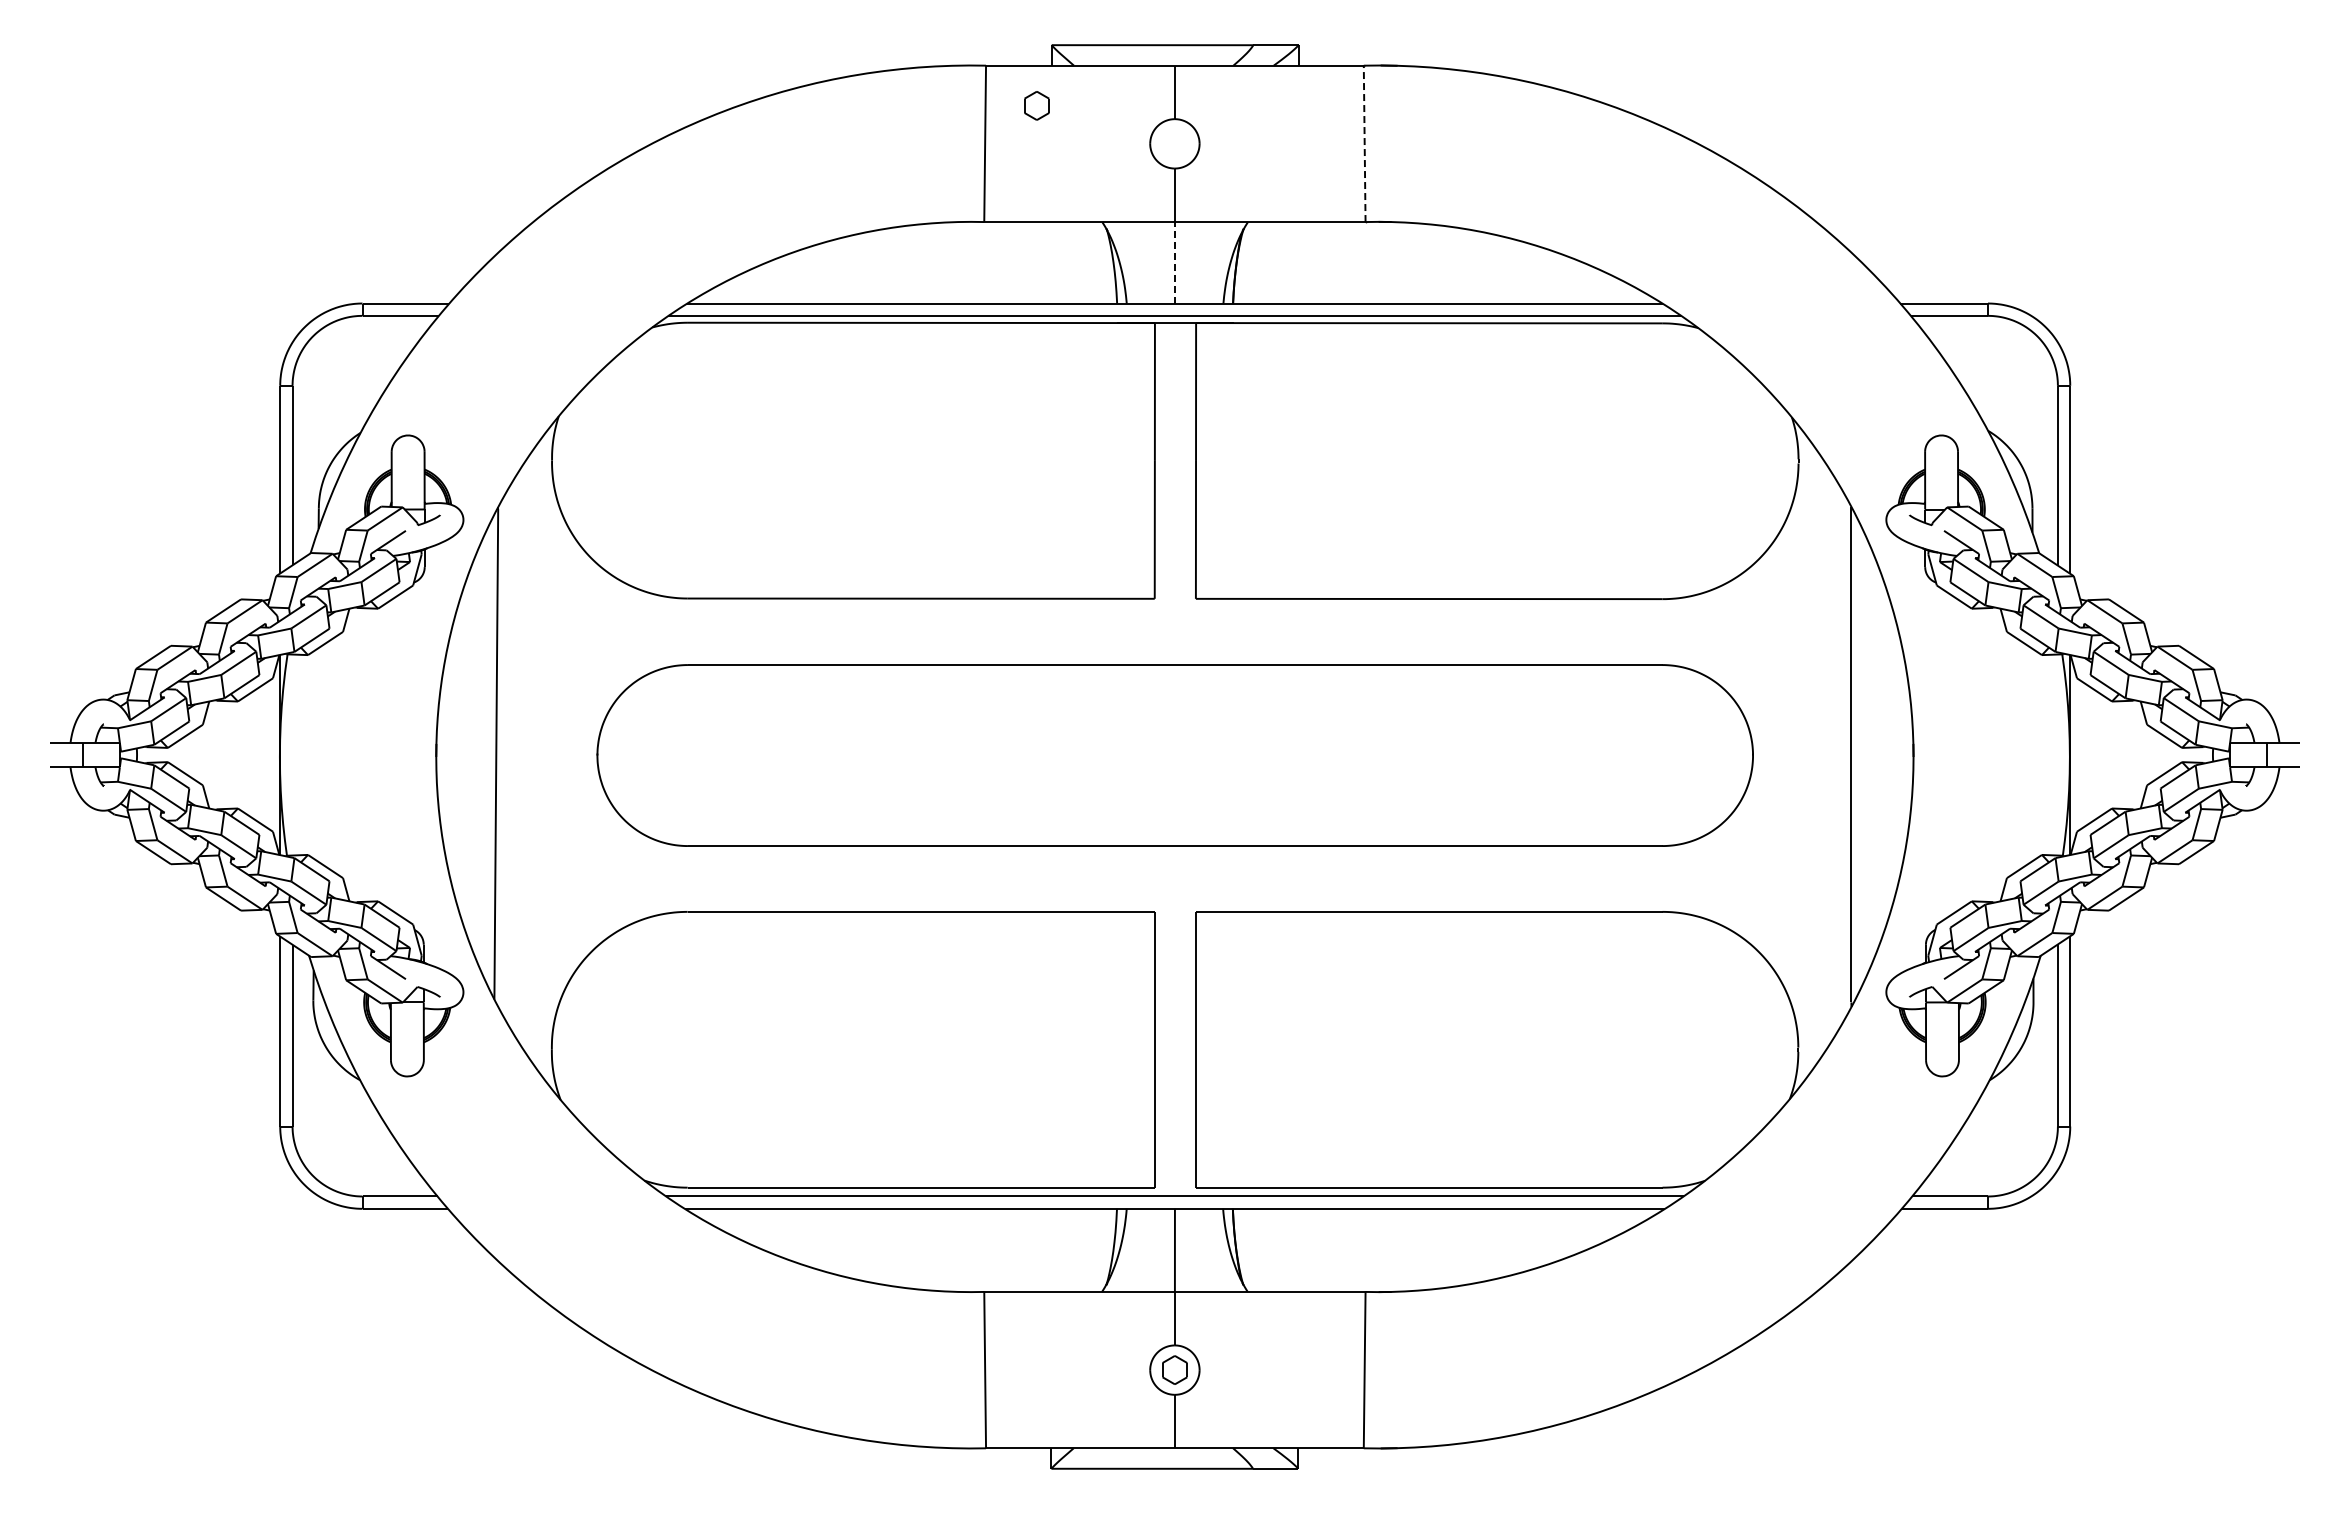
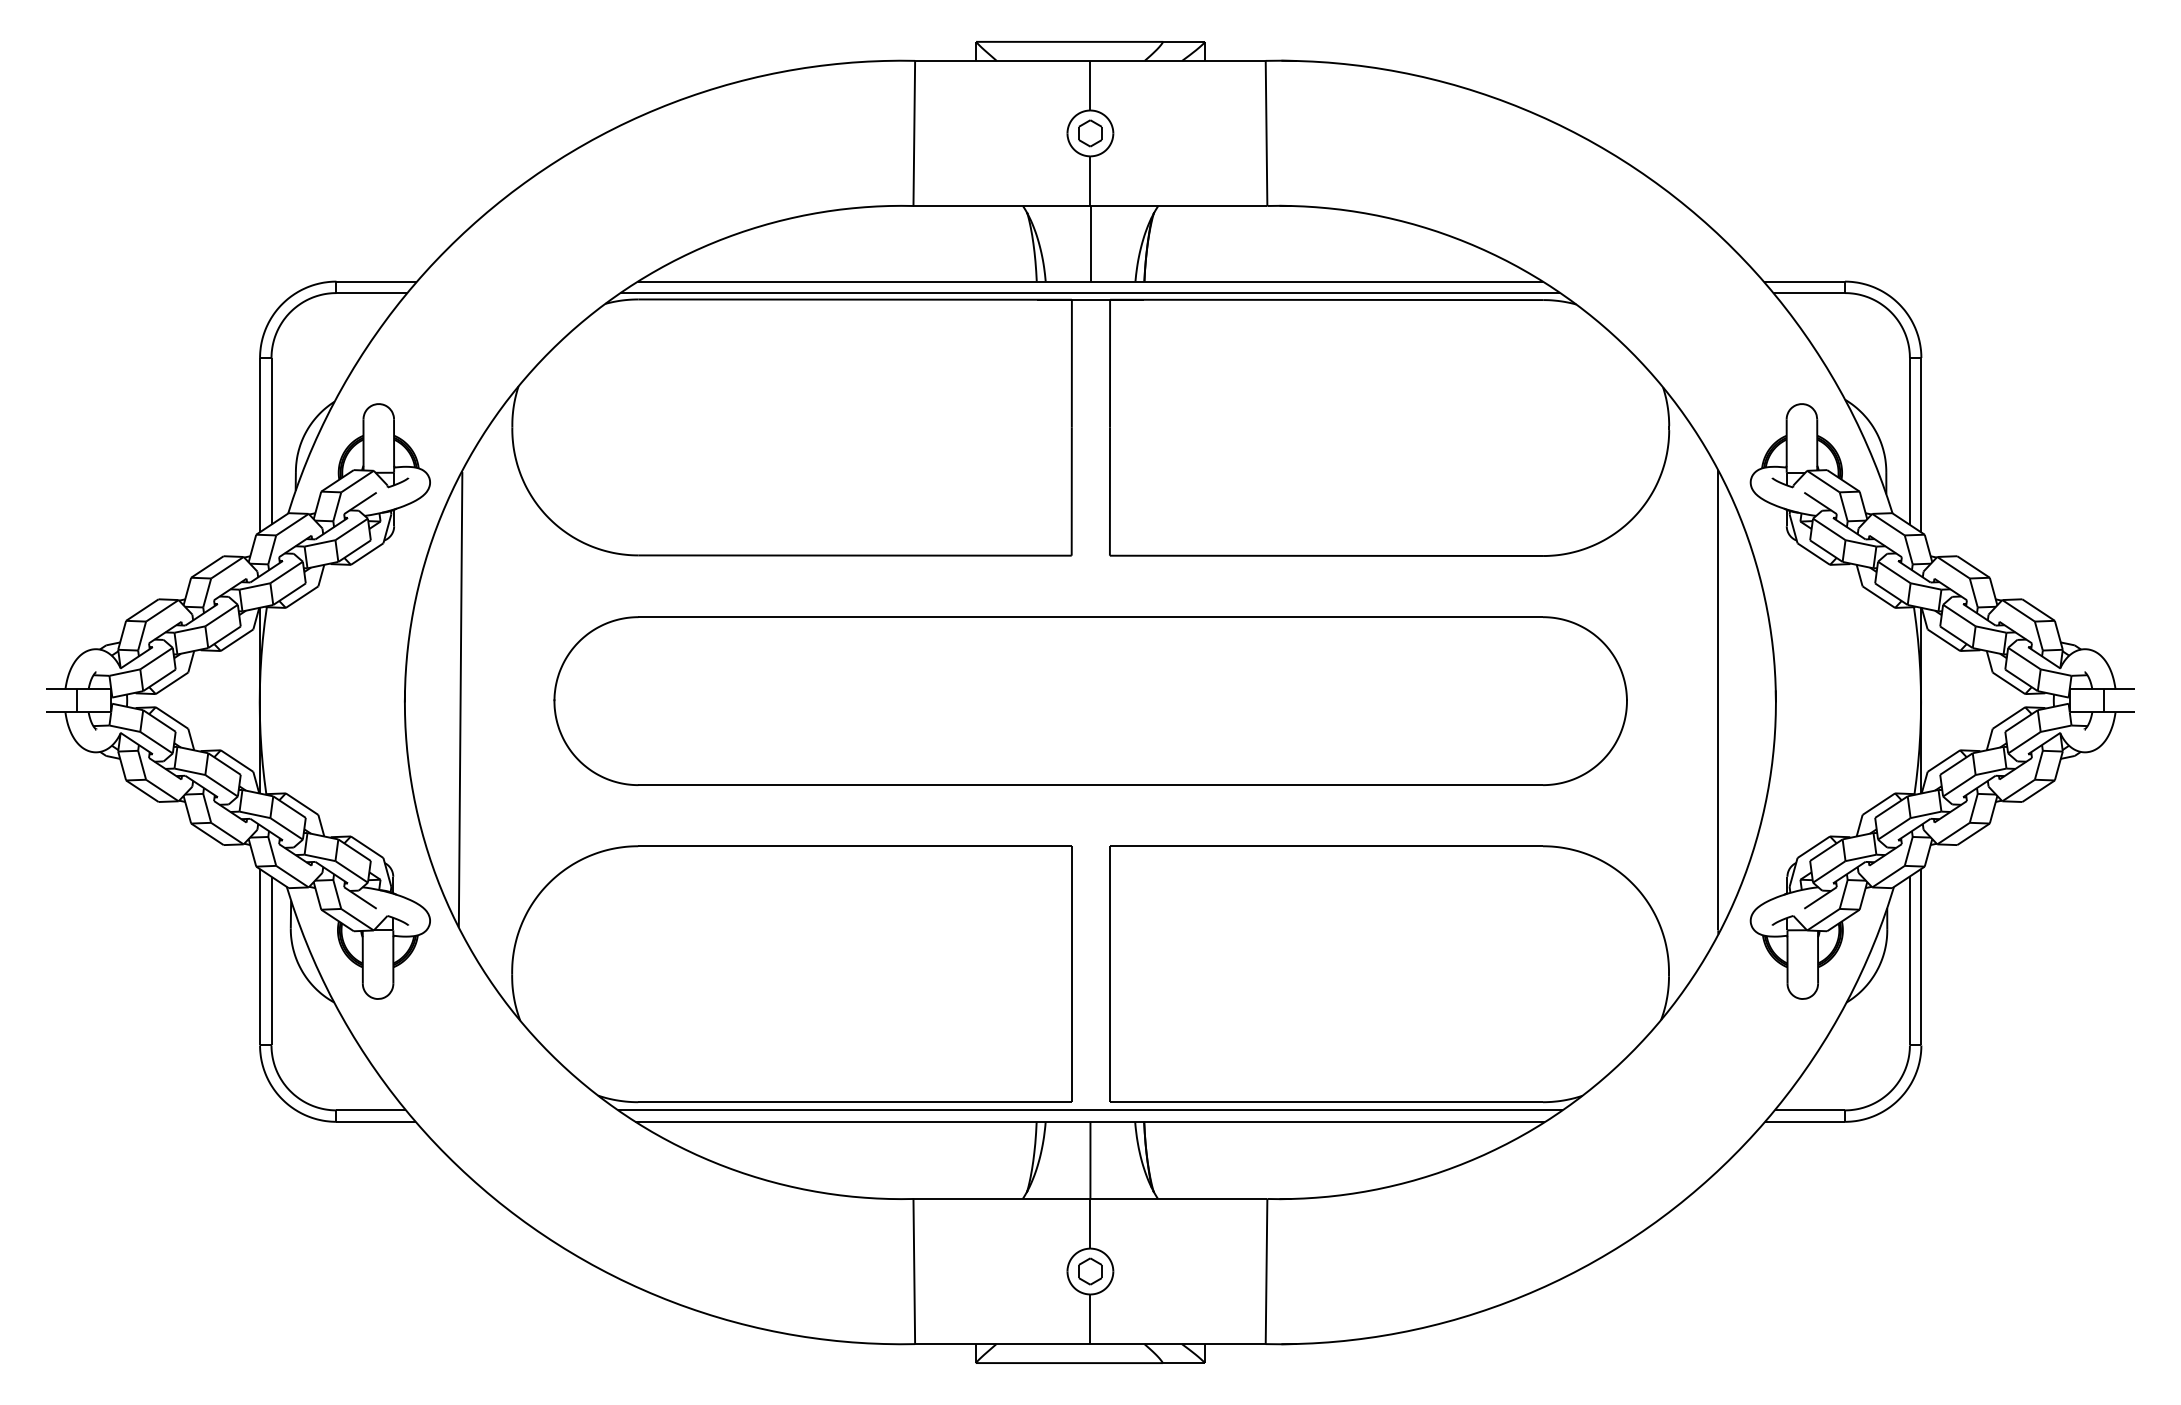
part: (1036, 105) -> (1090, 133), moved
line: (1364, 143) -> (1266, 133), dashed -> solid
line: (1175, 262) -> (1090, 243), dashed -> solid

